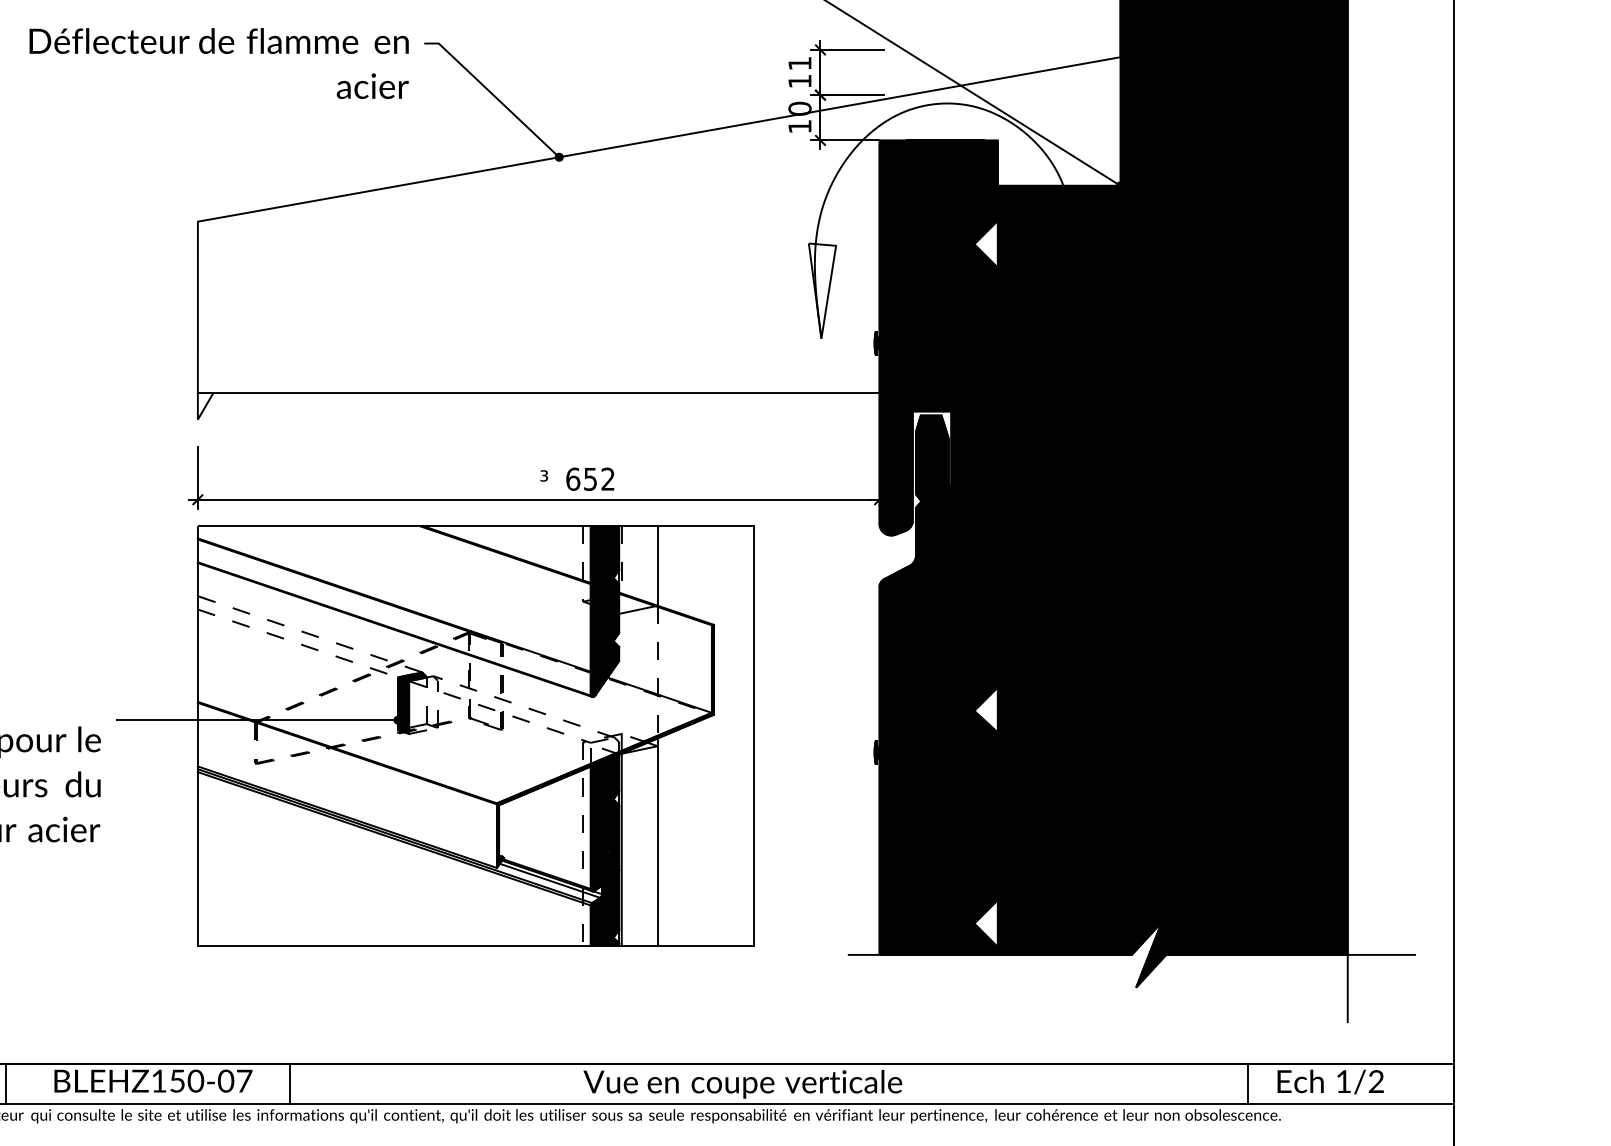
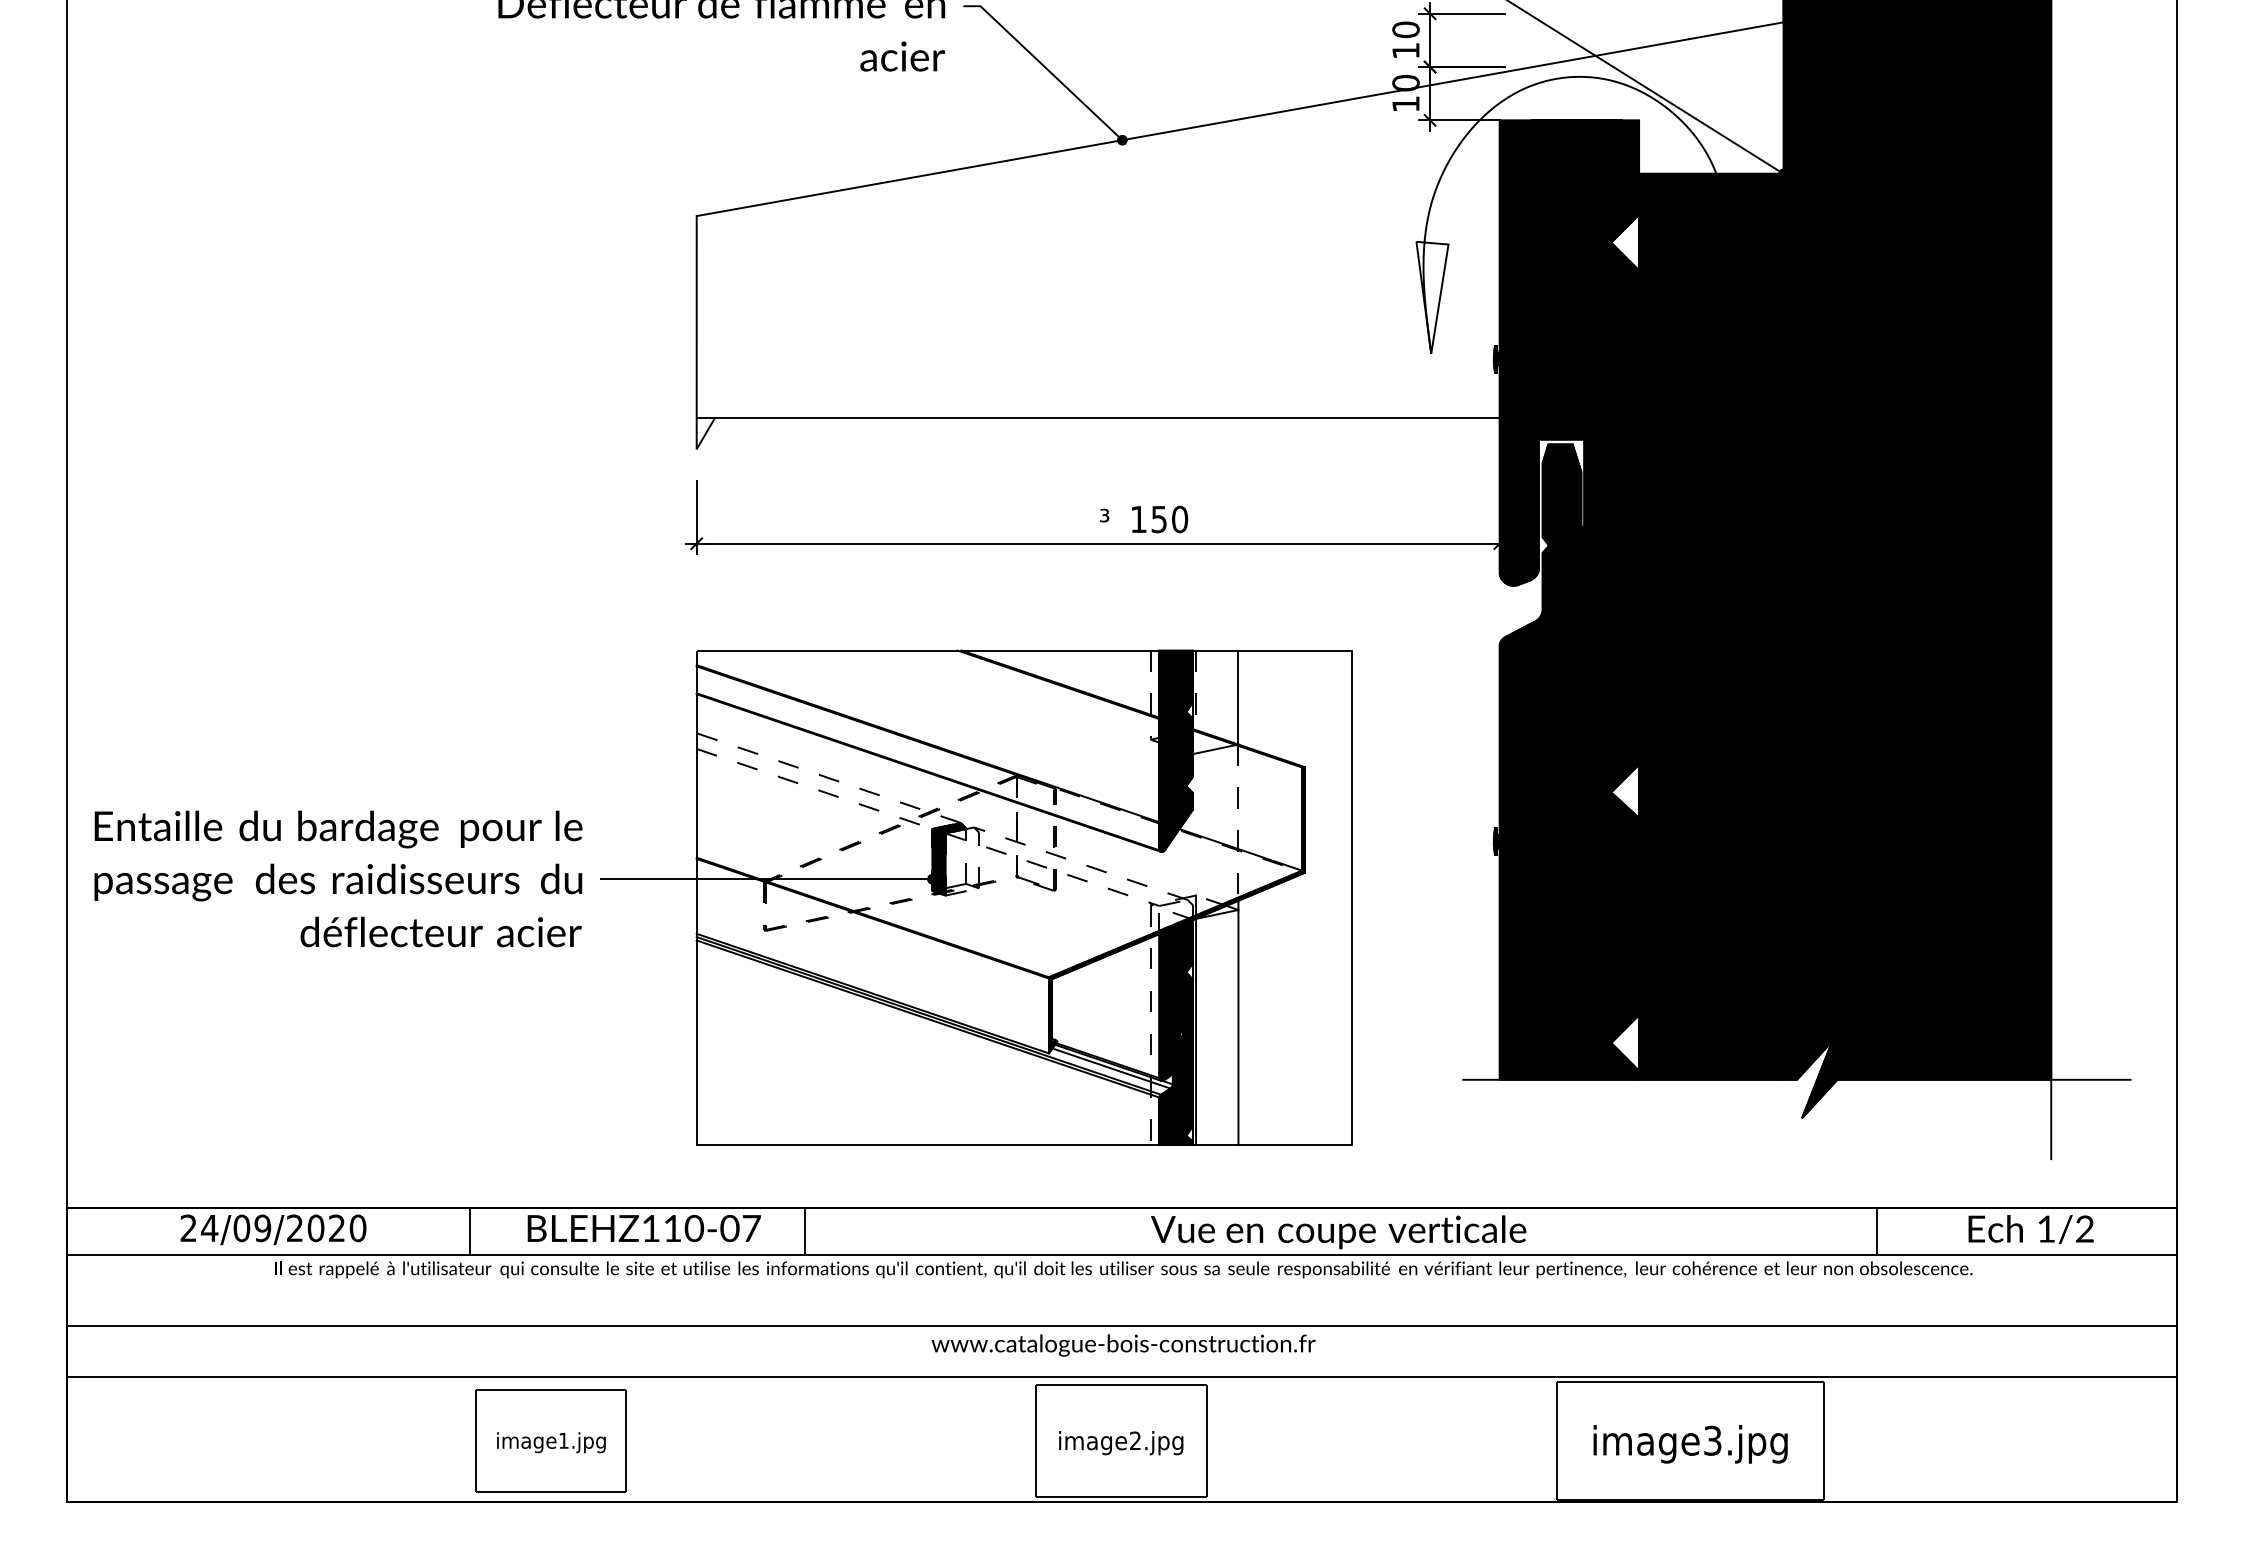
text: (799, 63) -> (1405, 29), 11 -> 10
text: (572, 479) -> (1138, 519), 6 -> 1
text: (608, 479) -> (1180, 519), 2 -> 0
part: (435, 735) -> (976, 897), moved
text: (177, 1081) -> (672, 1228), \c16711848;BLEHZ150-07 -> \c16711848;BLEHZ110-07
line: (1247, 1083) -> (1877, 1231), moved

